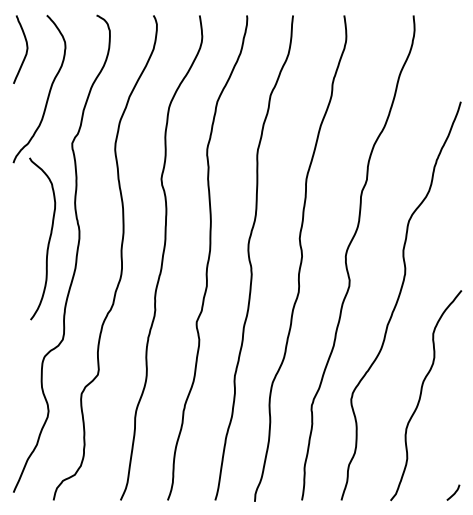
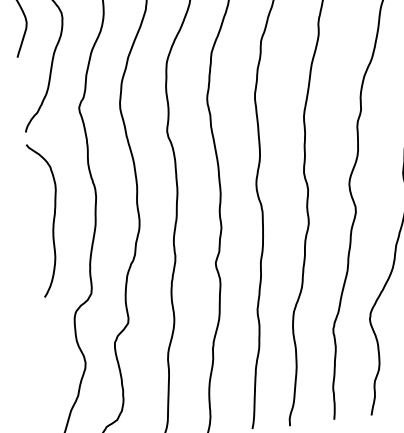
curve: (48, 239) -> (52, 219), moved

